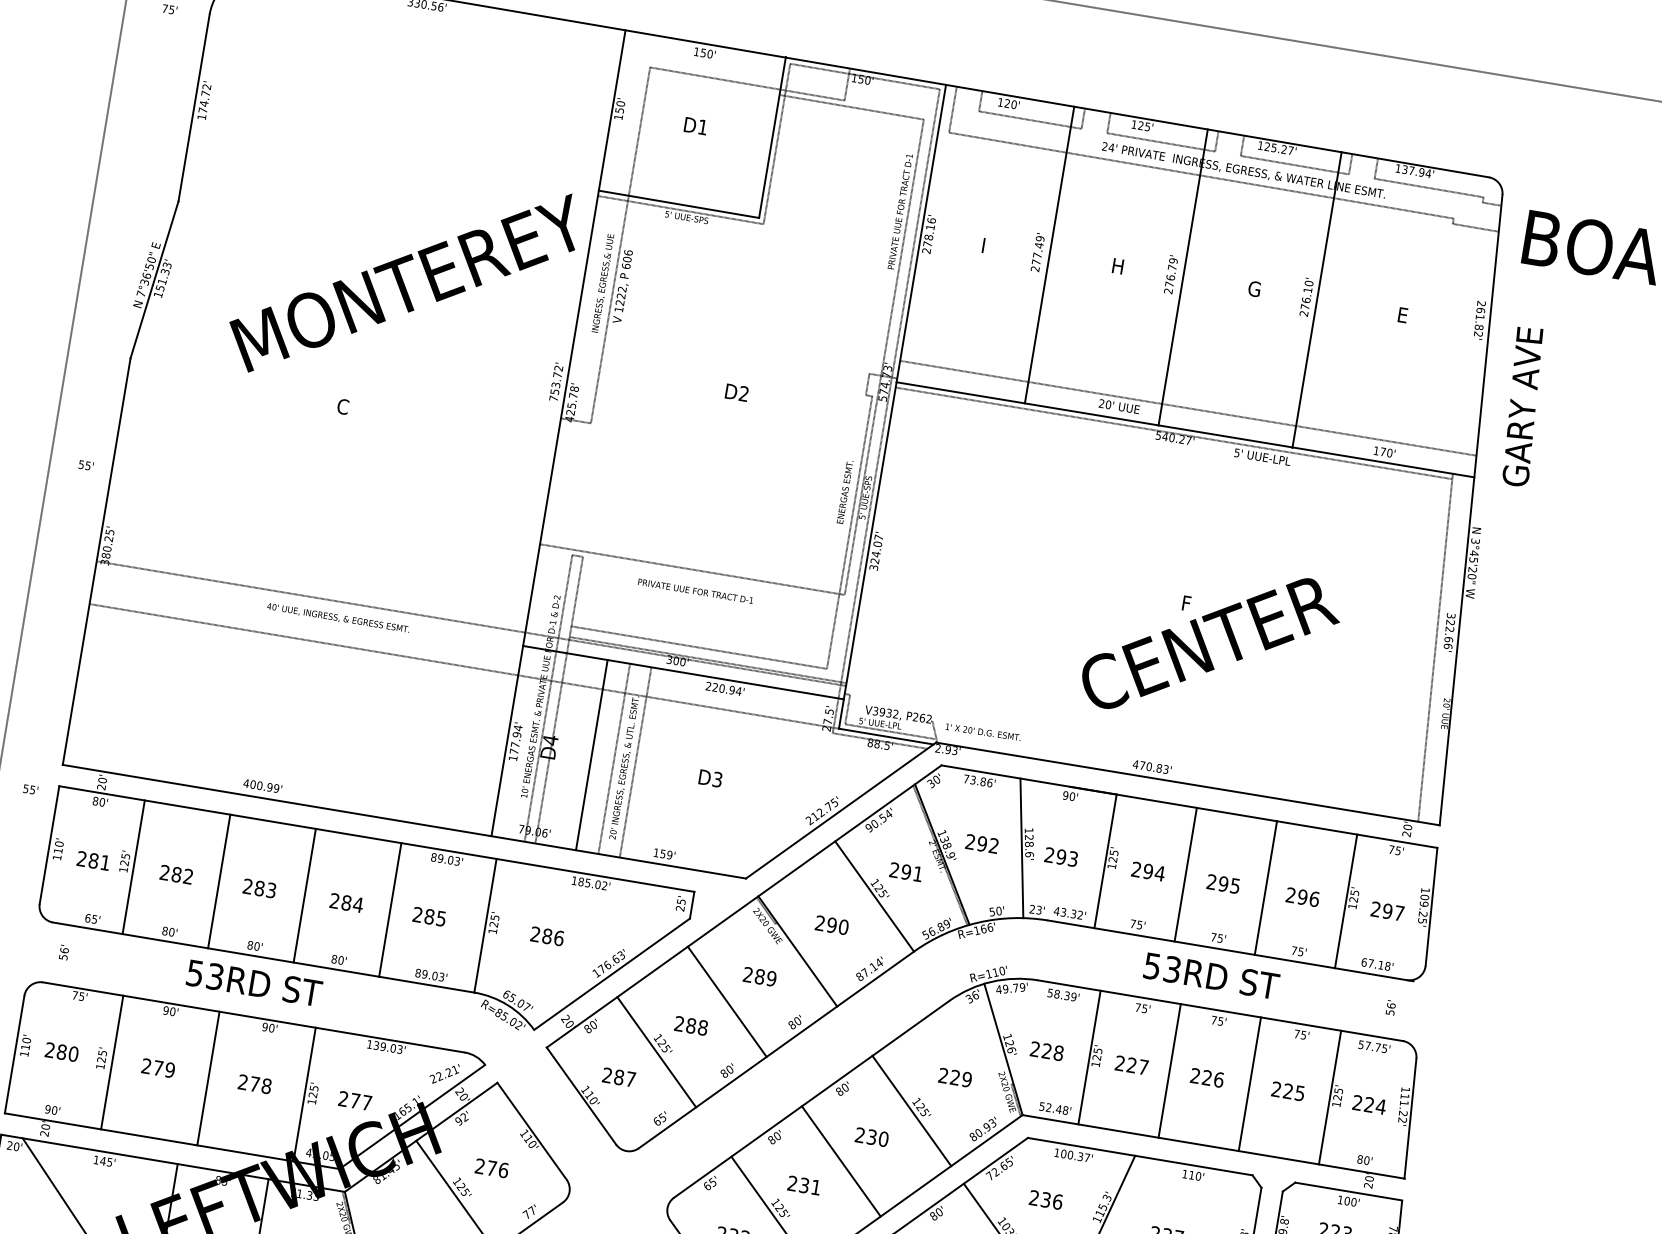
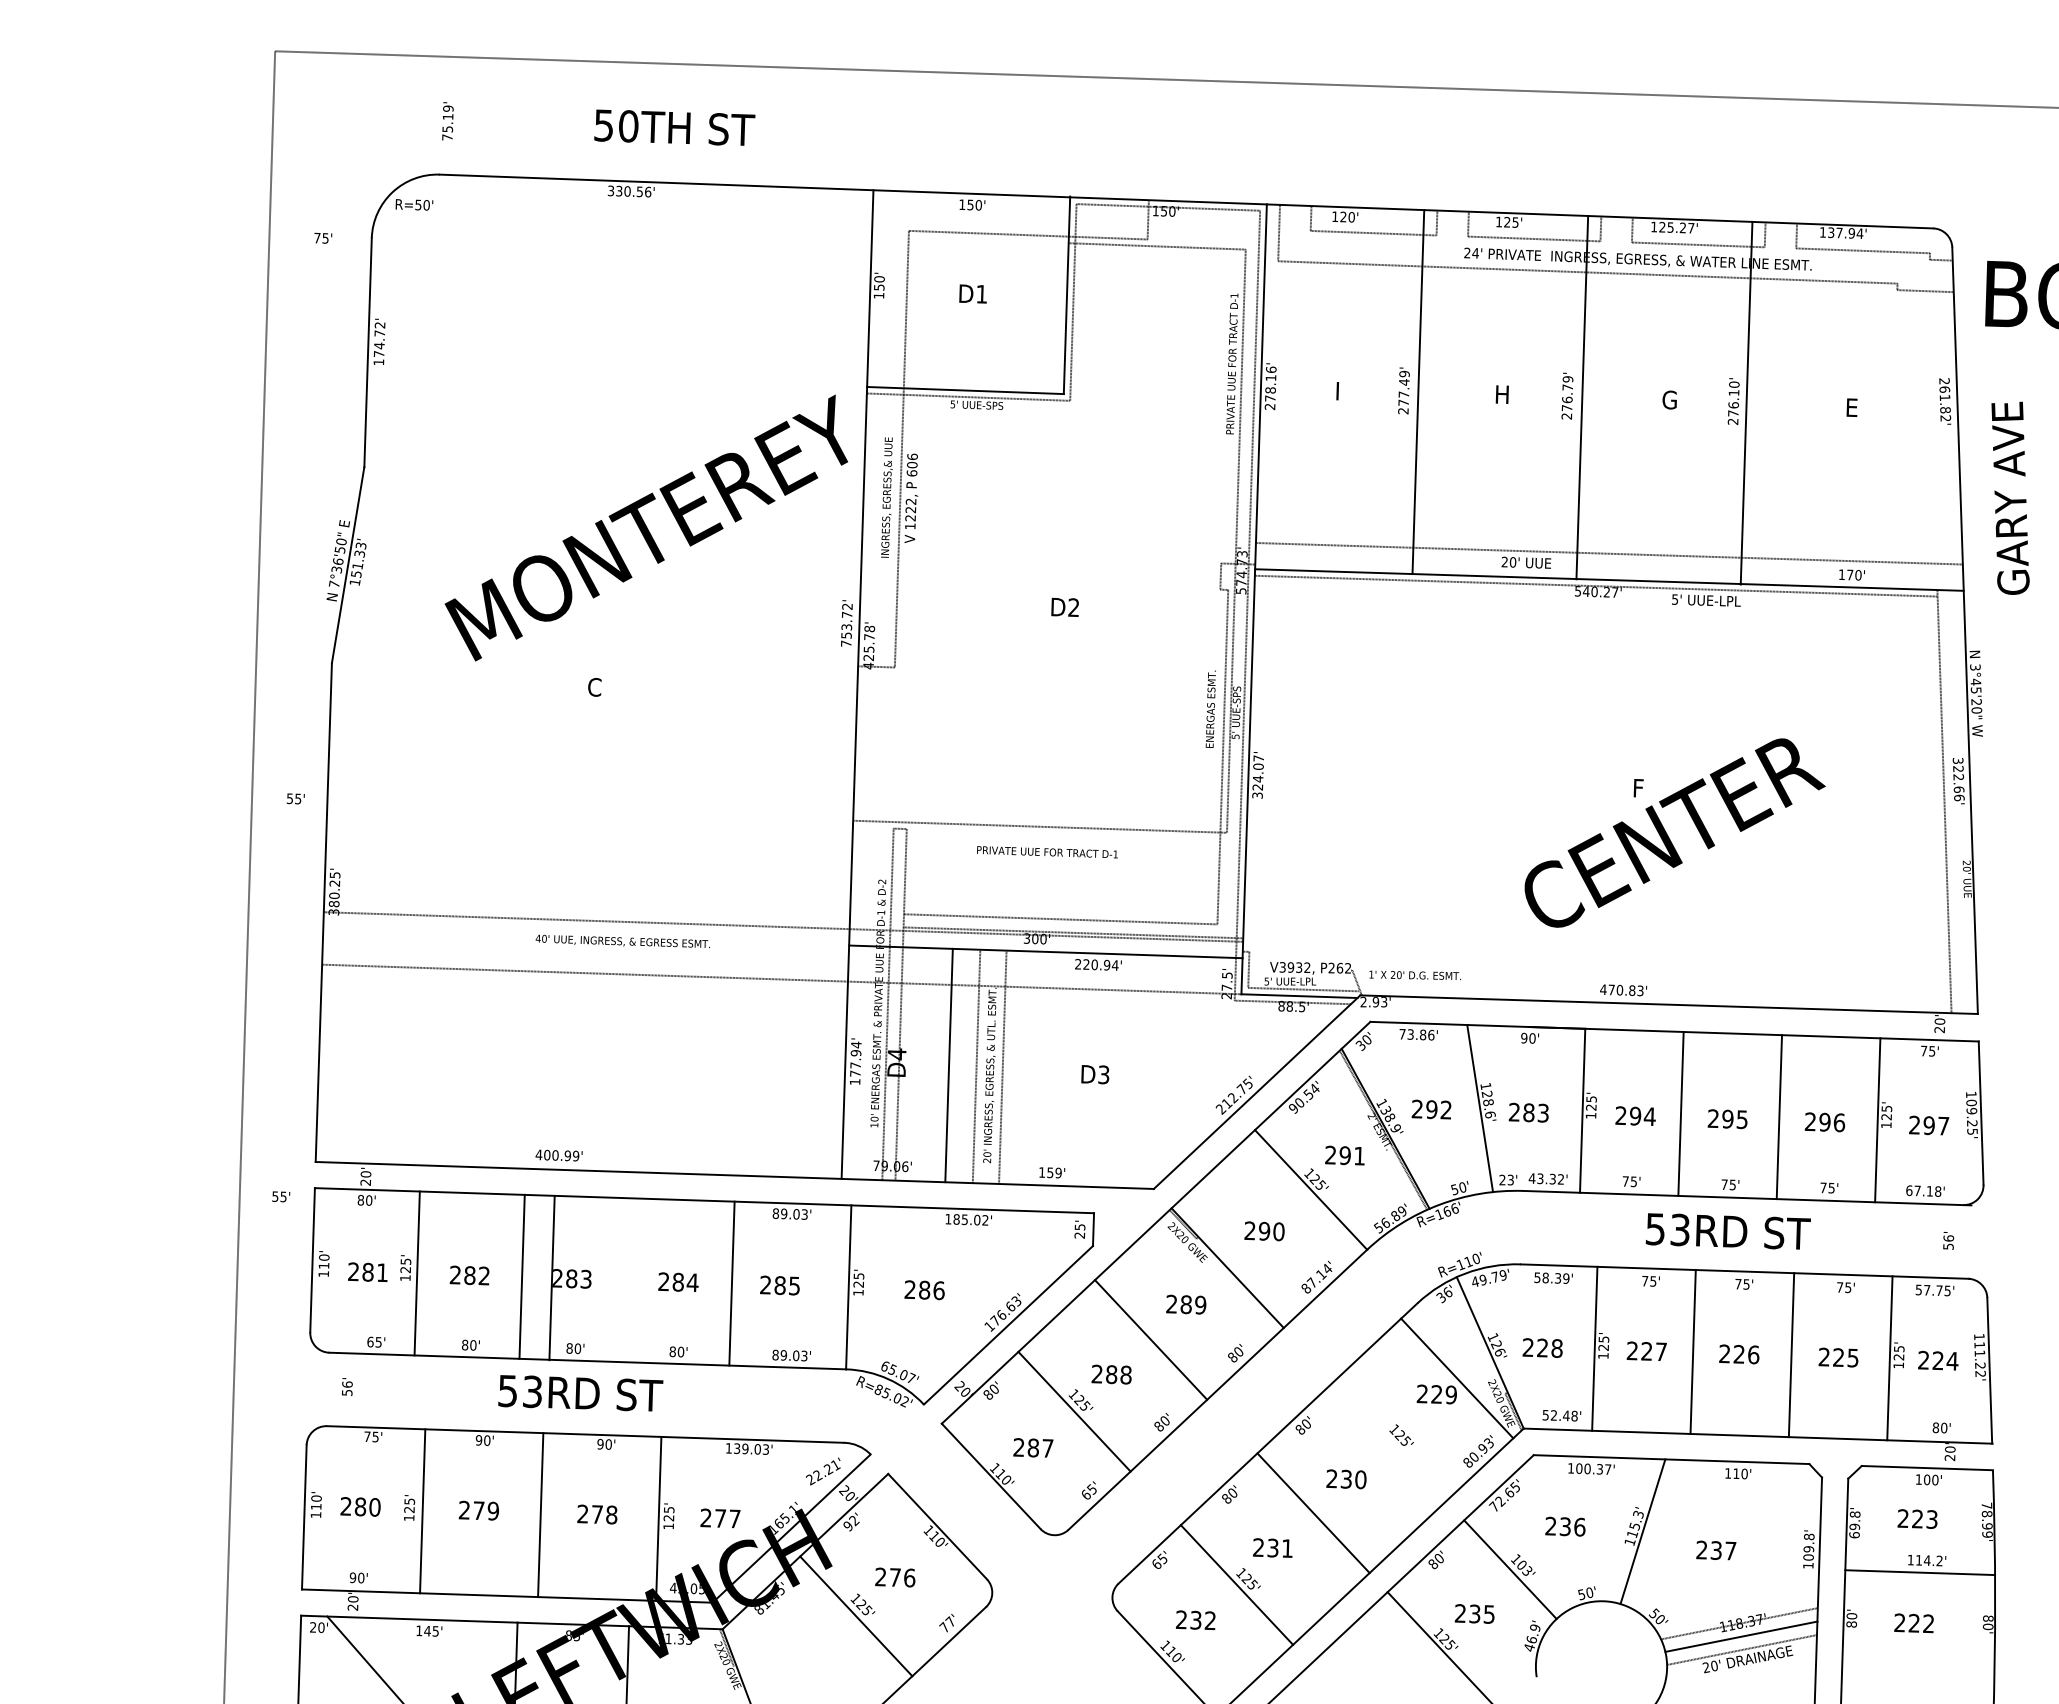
text: (1061, 856) -> (1528, 1112), 293 -> 283
line: (304, 895) -> (551, 1278), moved
line: (912, 1111) -> (1457, 1378), moved

